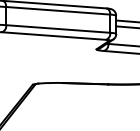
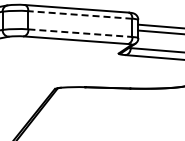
line: (57, 10) -> (79, 14), solid -> dashed
line: (58, 29) -> (80, 33), solid -> dashed

